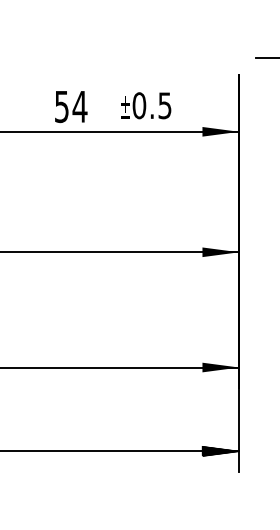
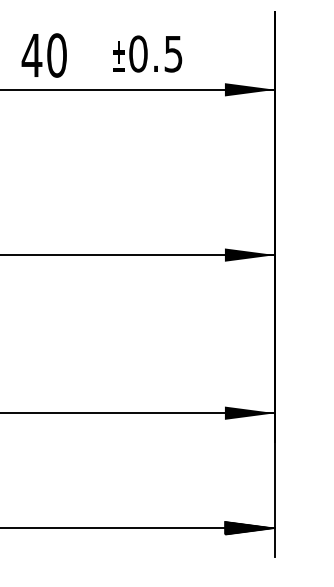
text: (70, 106) -> (43, 55), 54 -> 40

